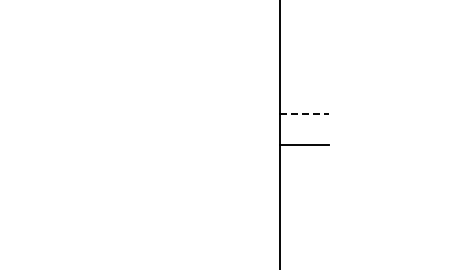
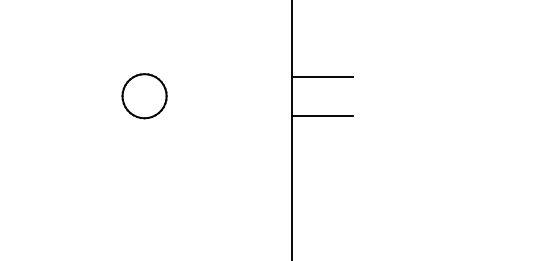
line: (305, 113) -> (323, 76), dashed -> solid
part: (162, 129) -> (144, 96), added

